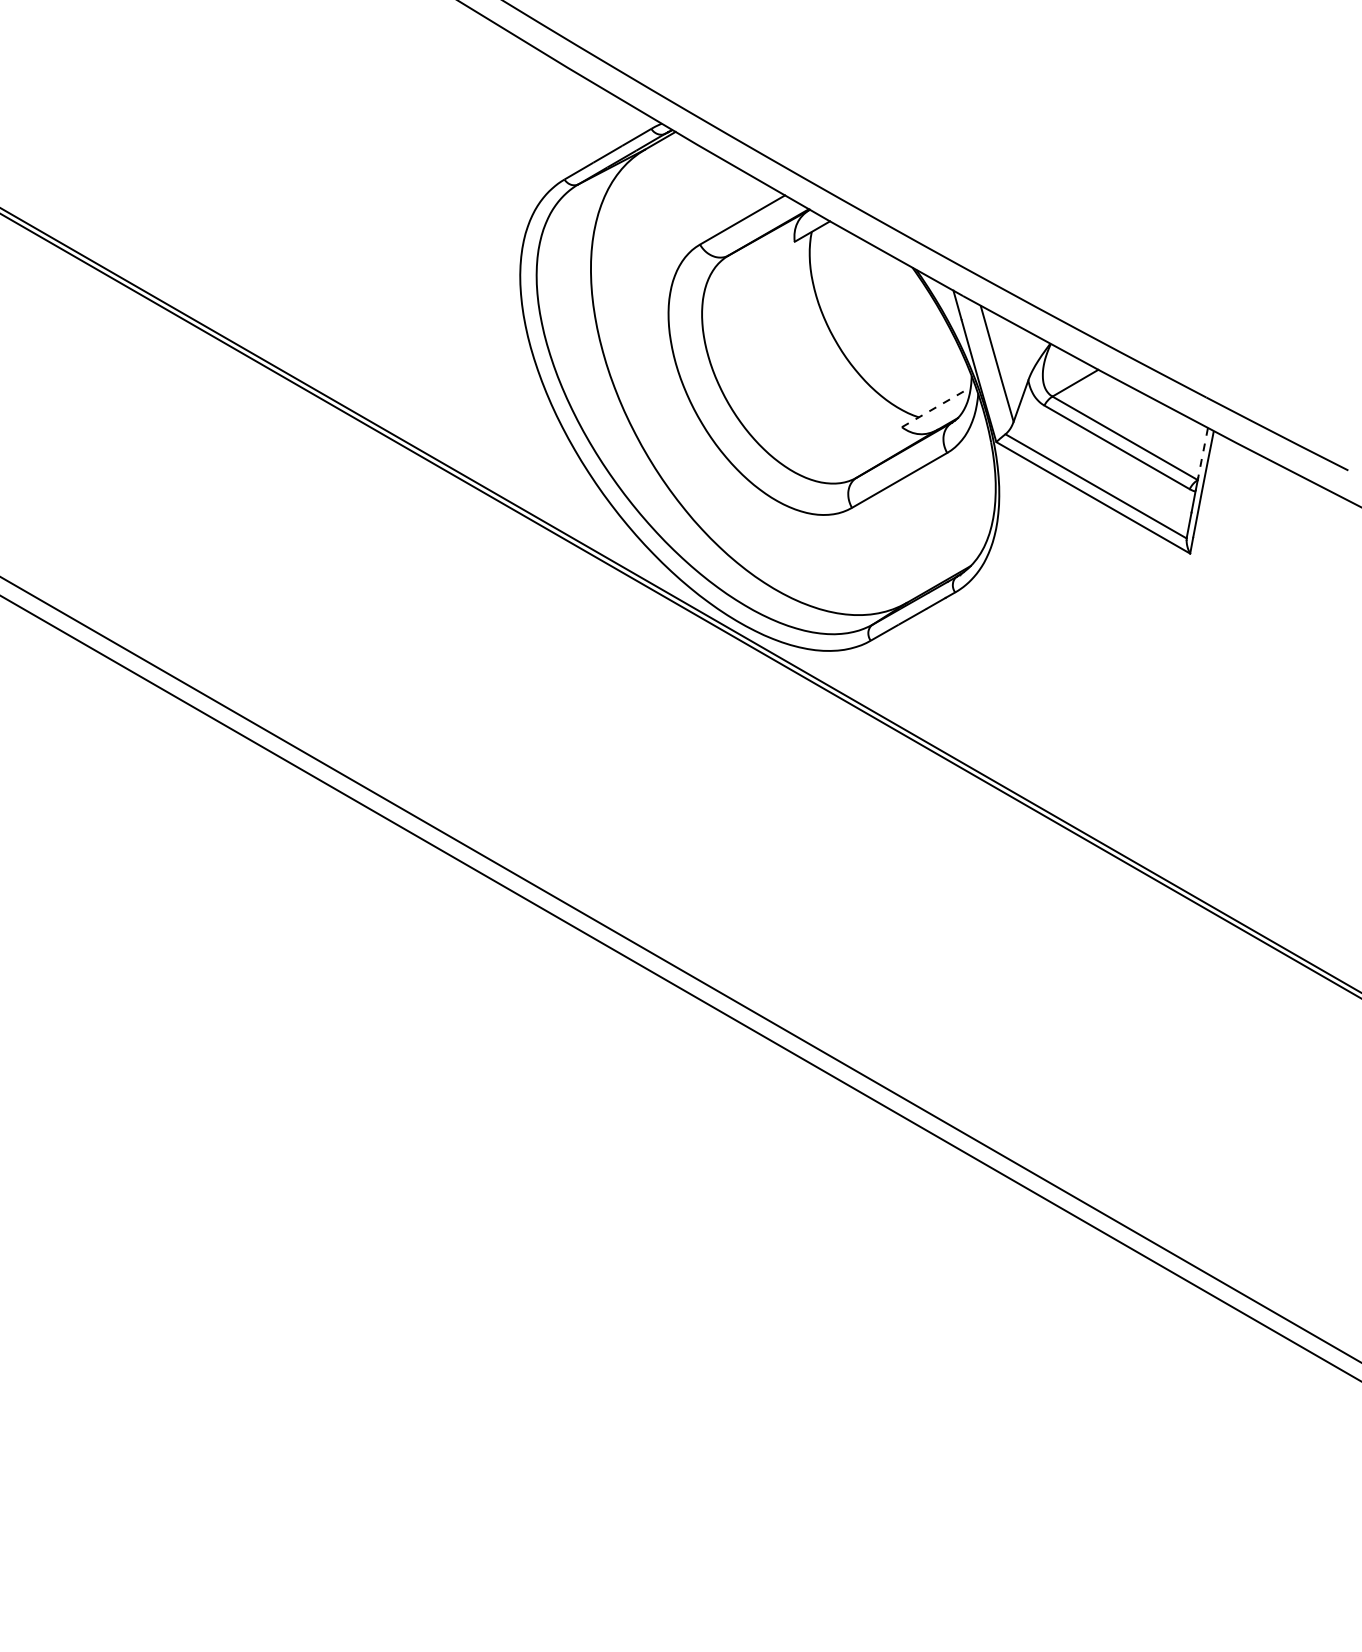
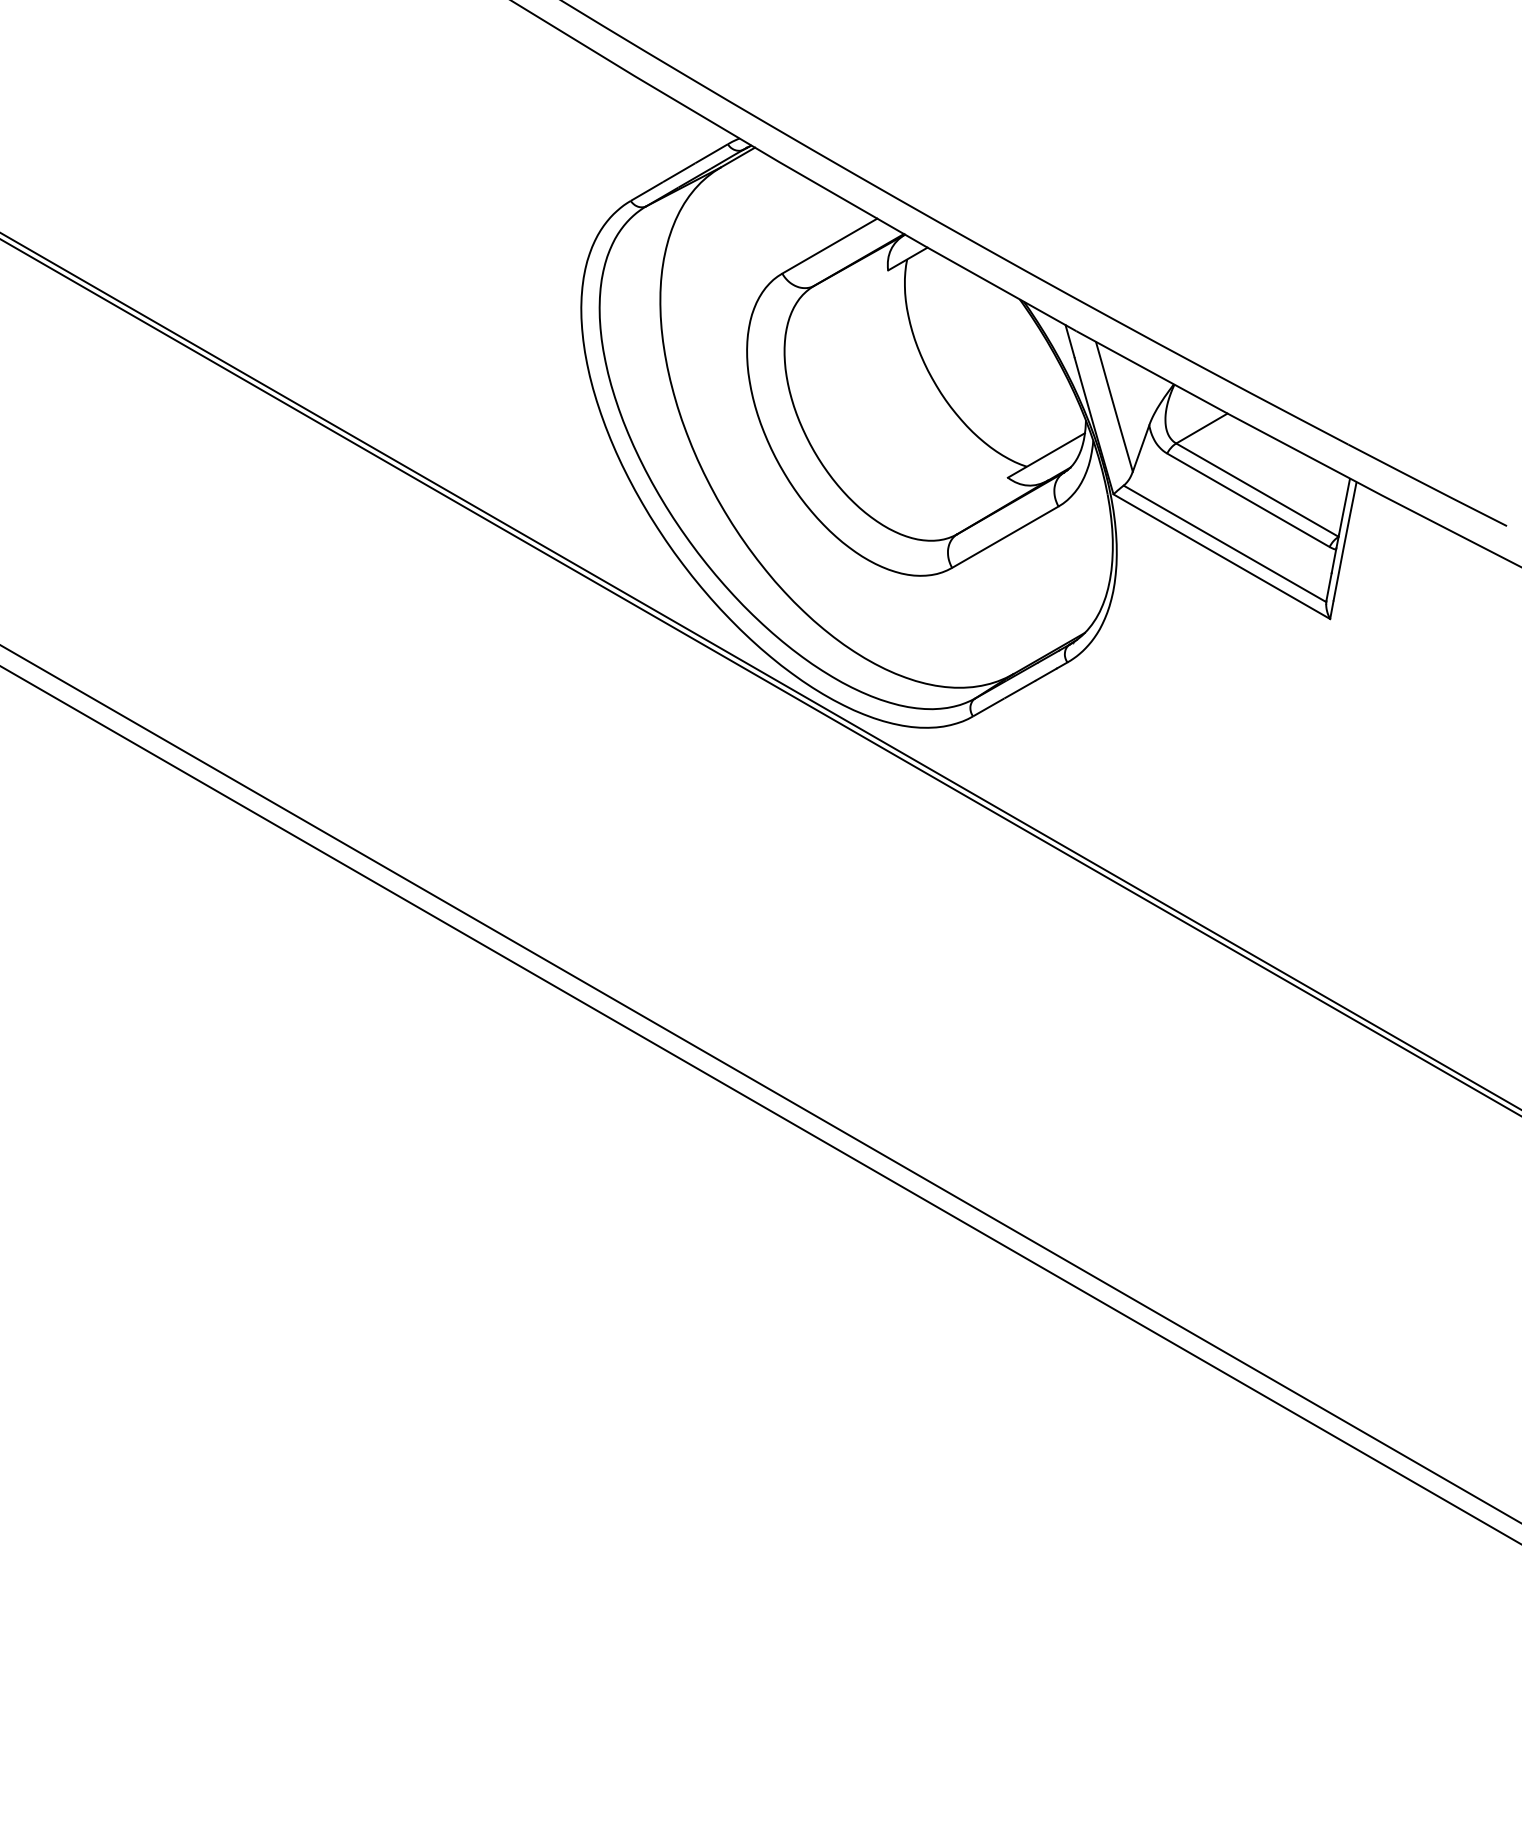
line: (936, 407) -> (1046, 455), dashed -> solid
line: (1202, 453) -> (1343, 507), dashed -> solid

